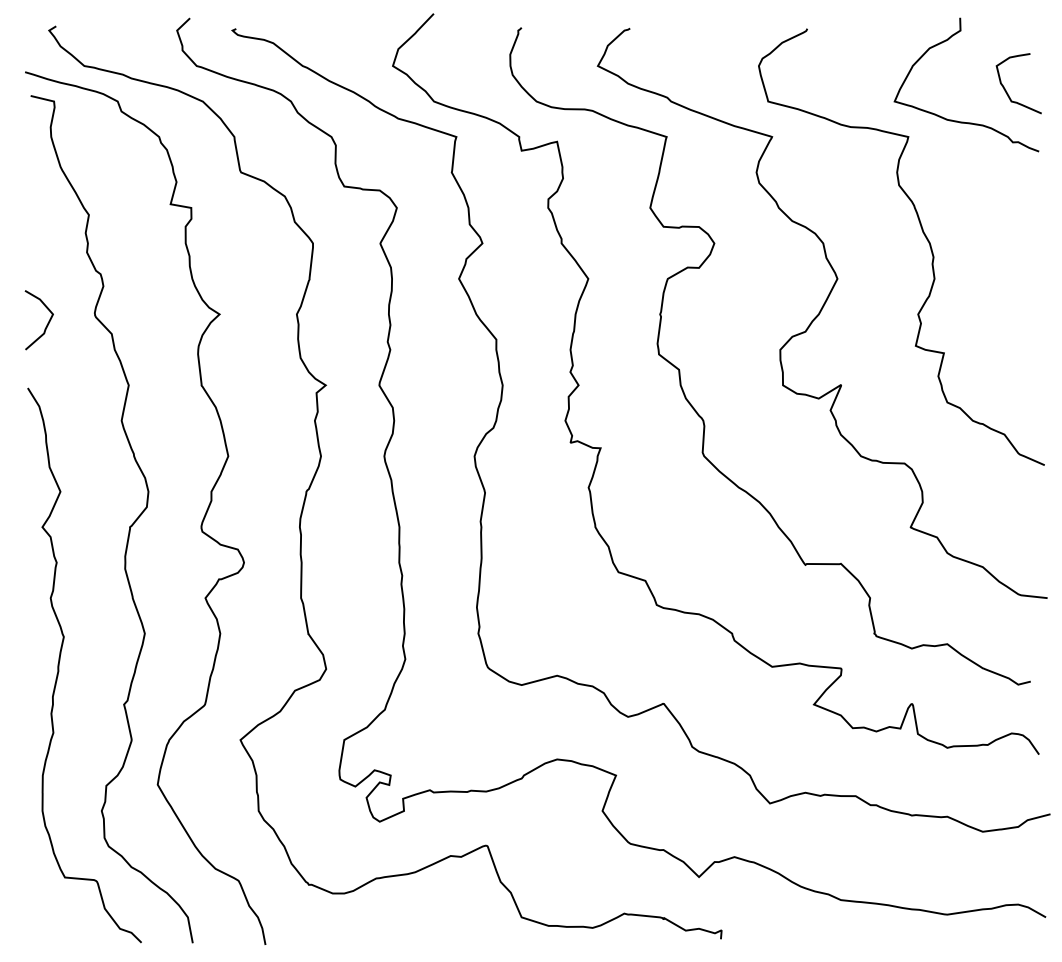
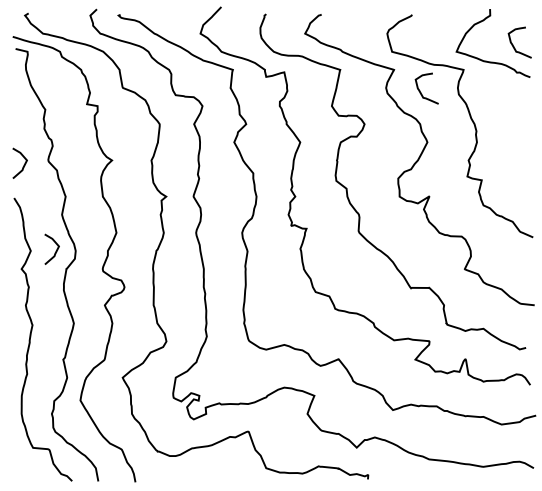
curve: (823, 177) -> (420, 90), added
curve: (108, 492) -> (55, 251), added

